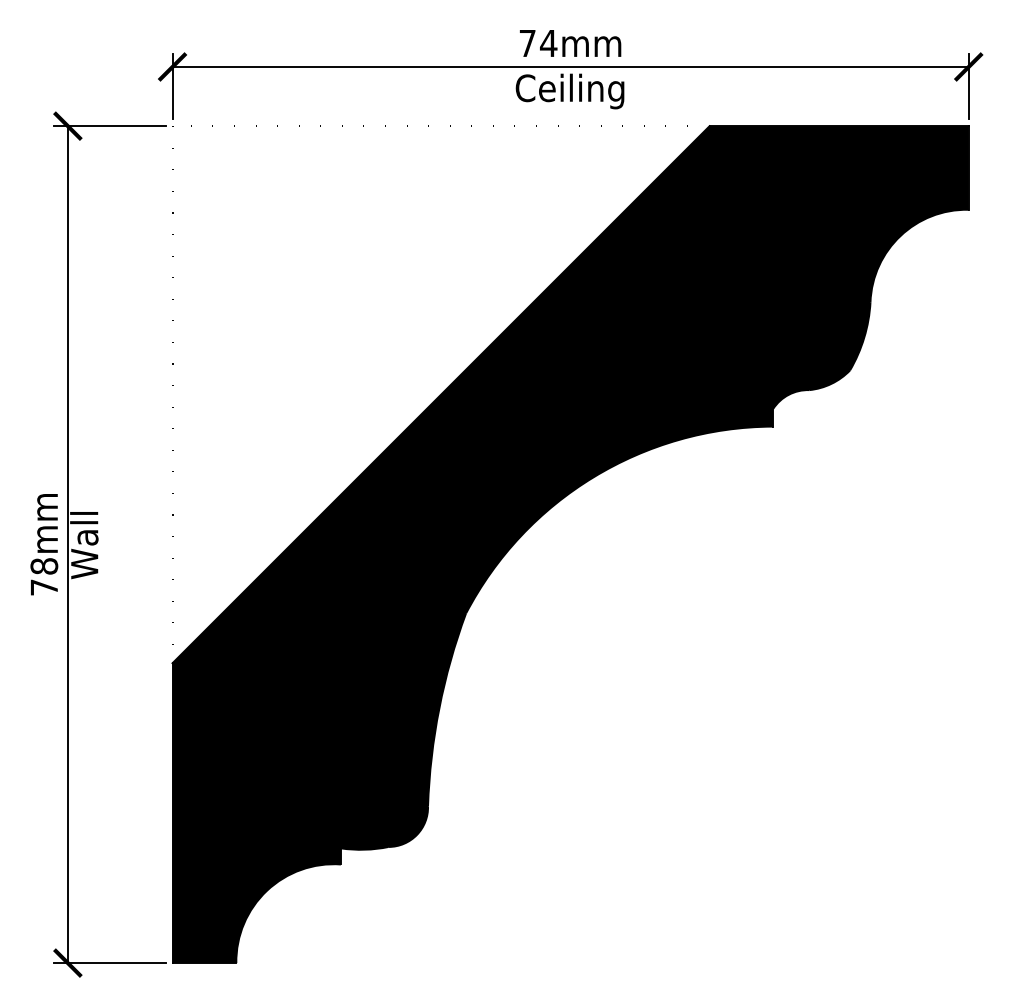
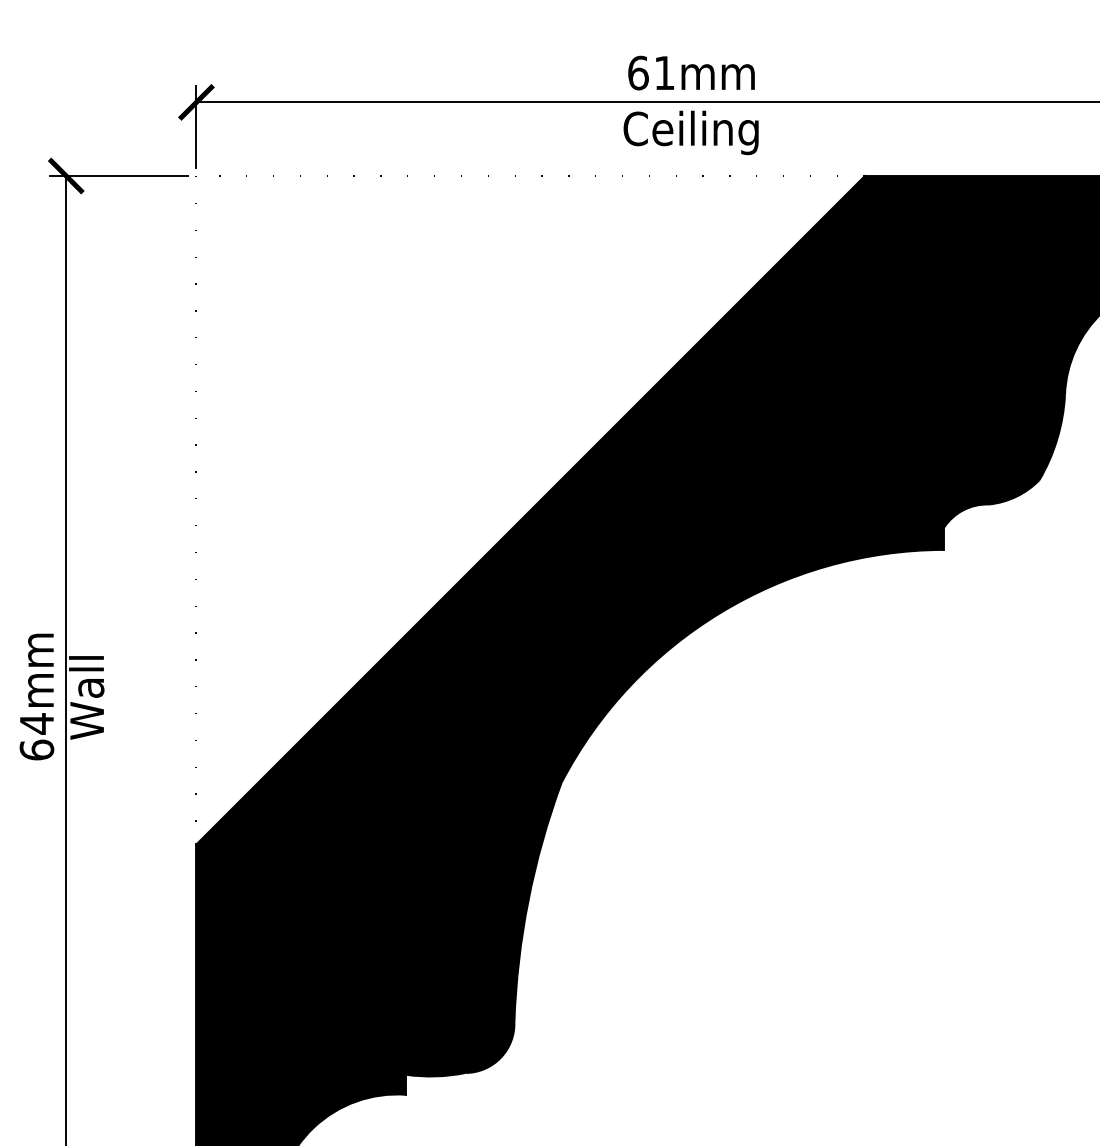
text: (538, 43) -> (651, 73), 74mm -> 61mm
text: (44, 576) -> (37, 736), 78mm -> 64mm

